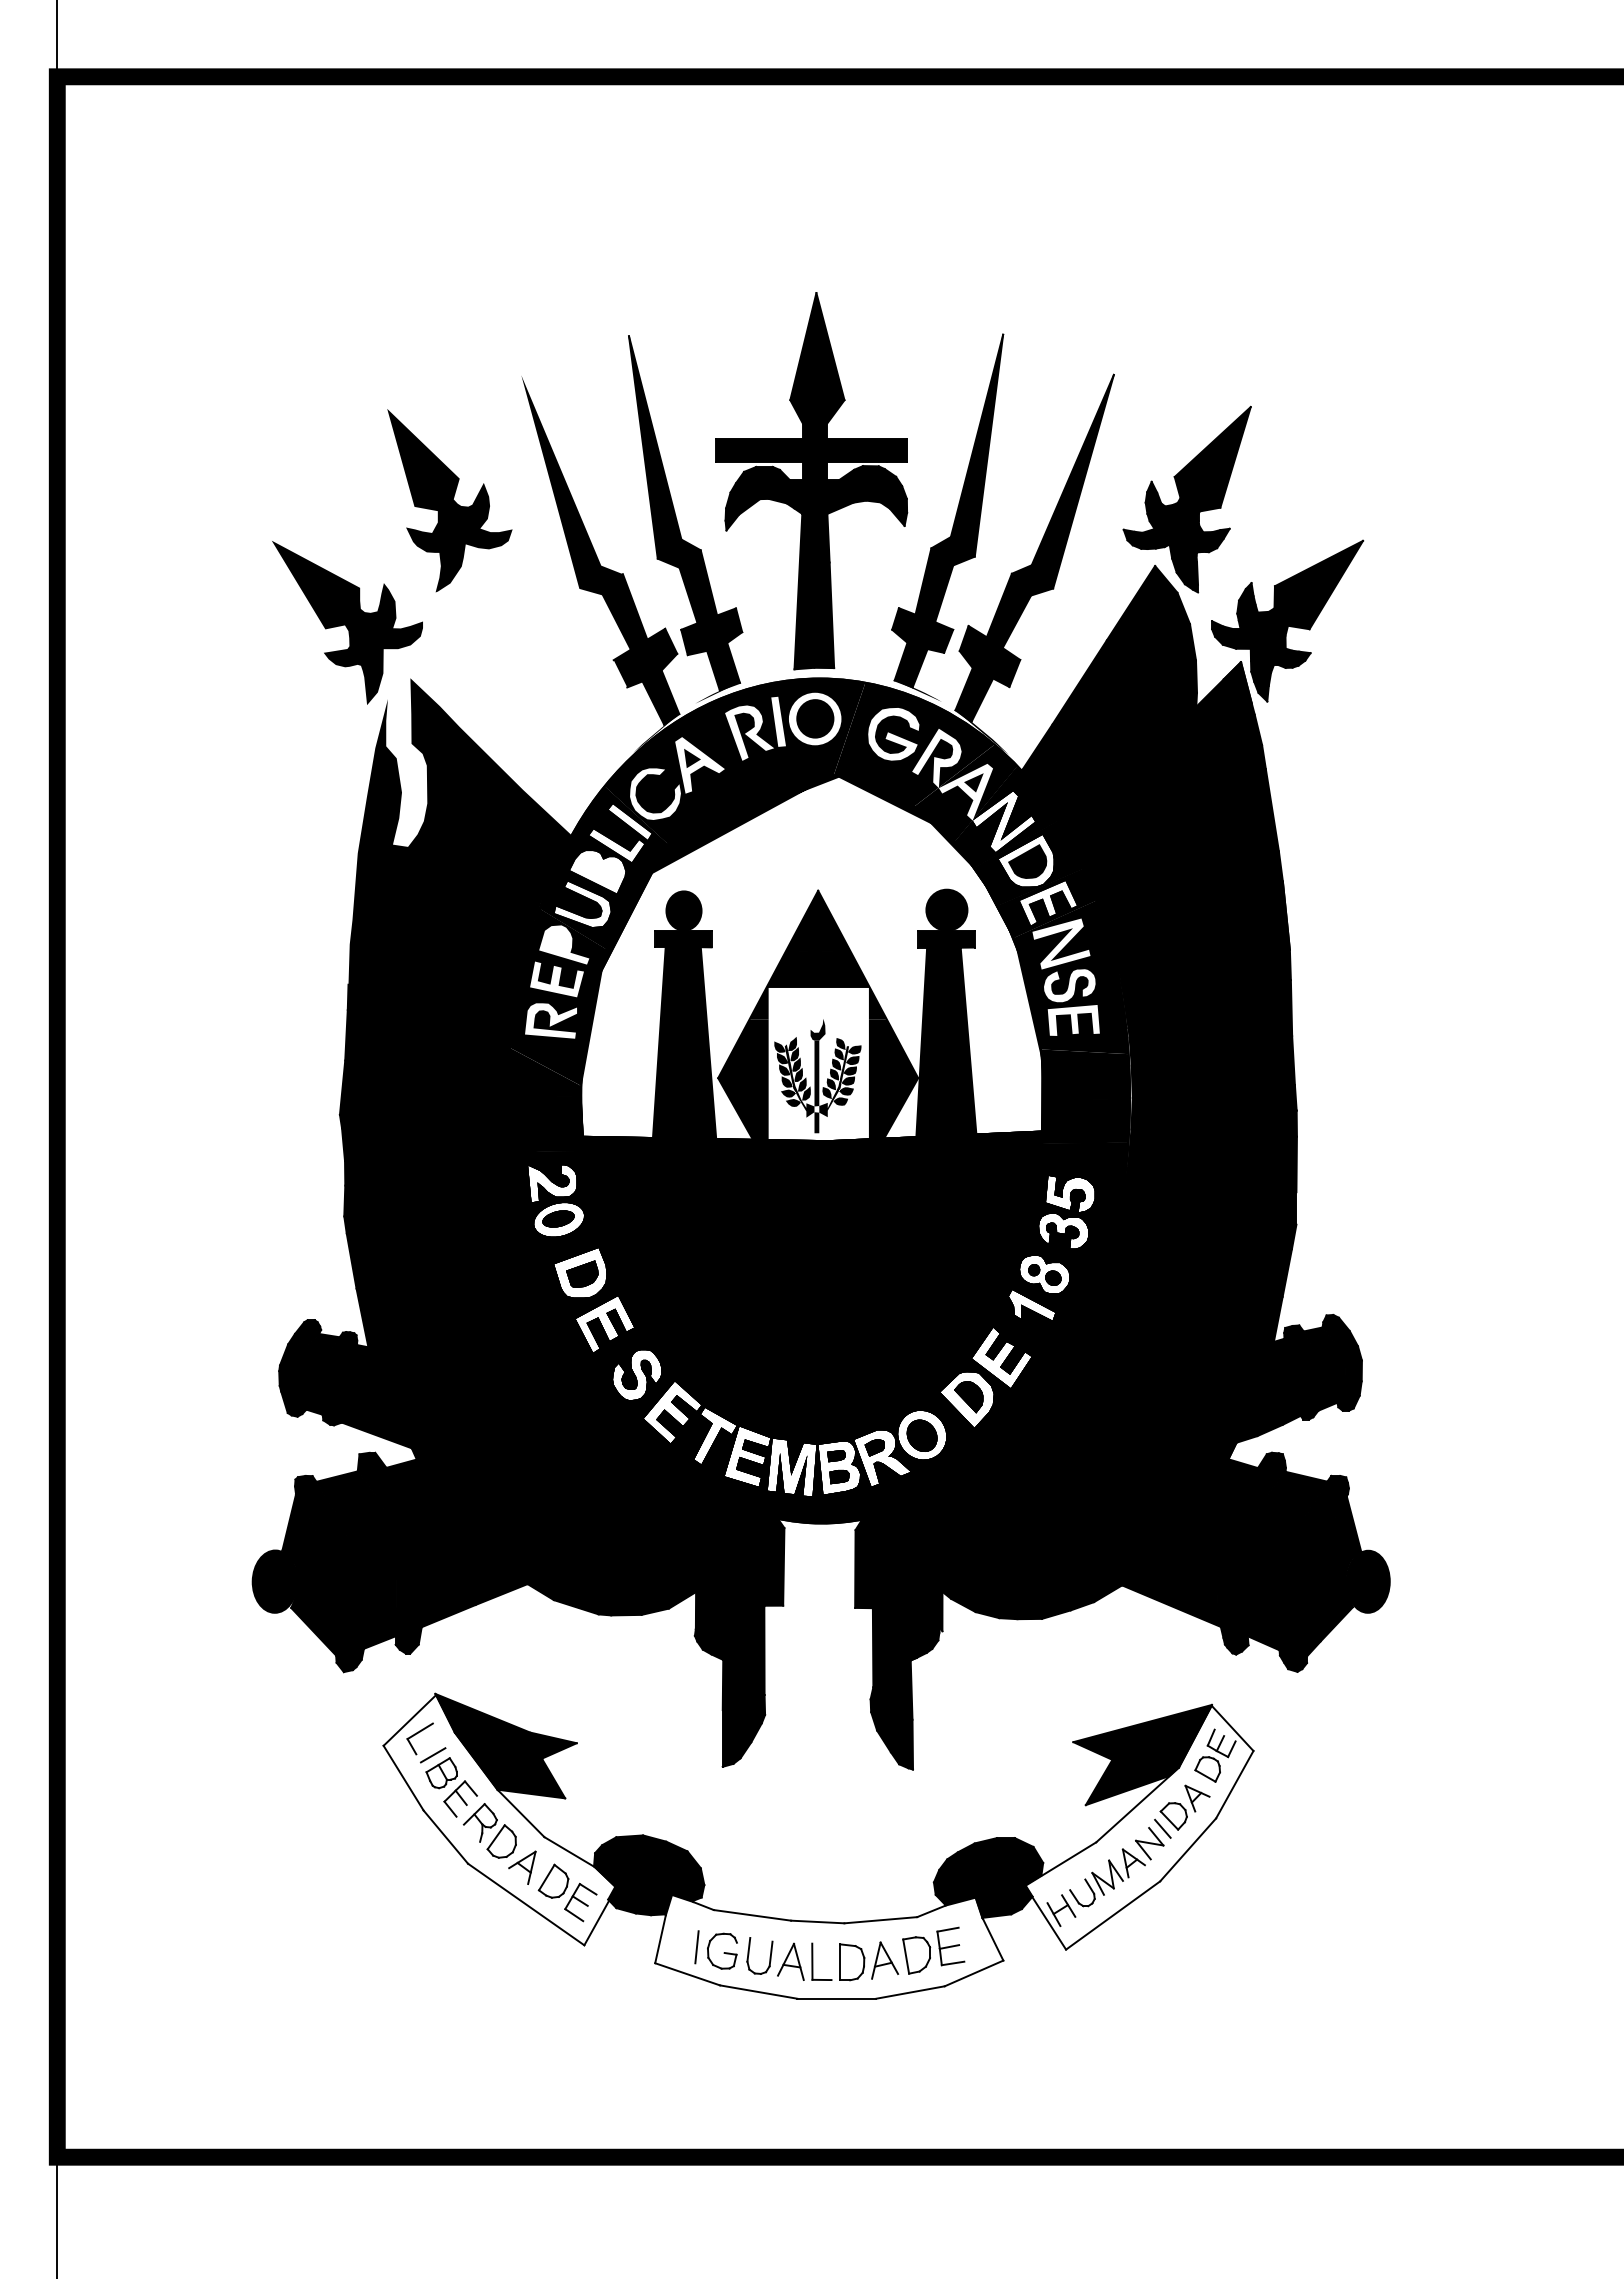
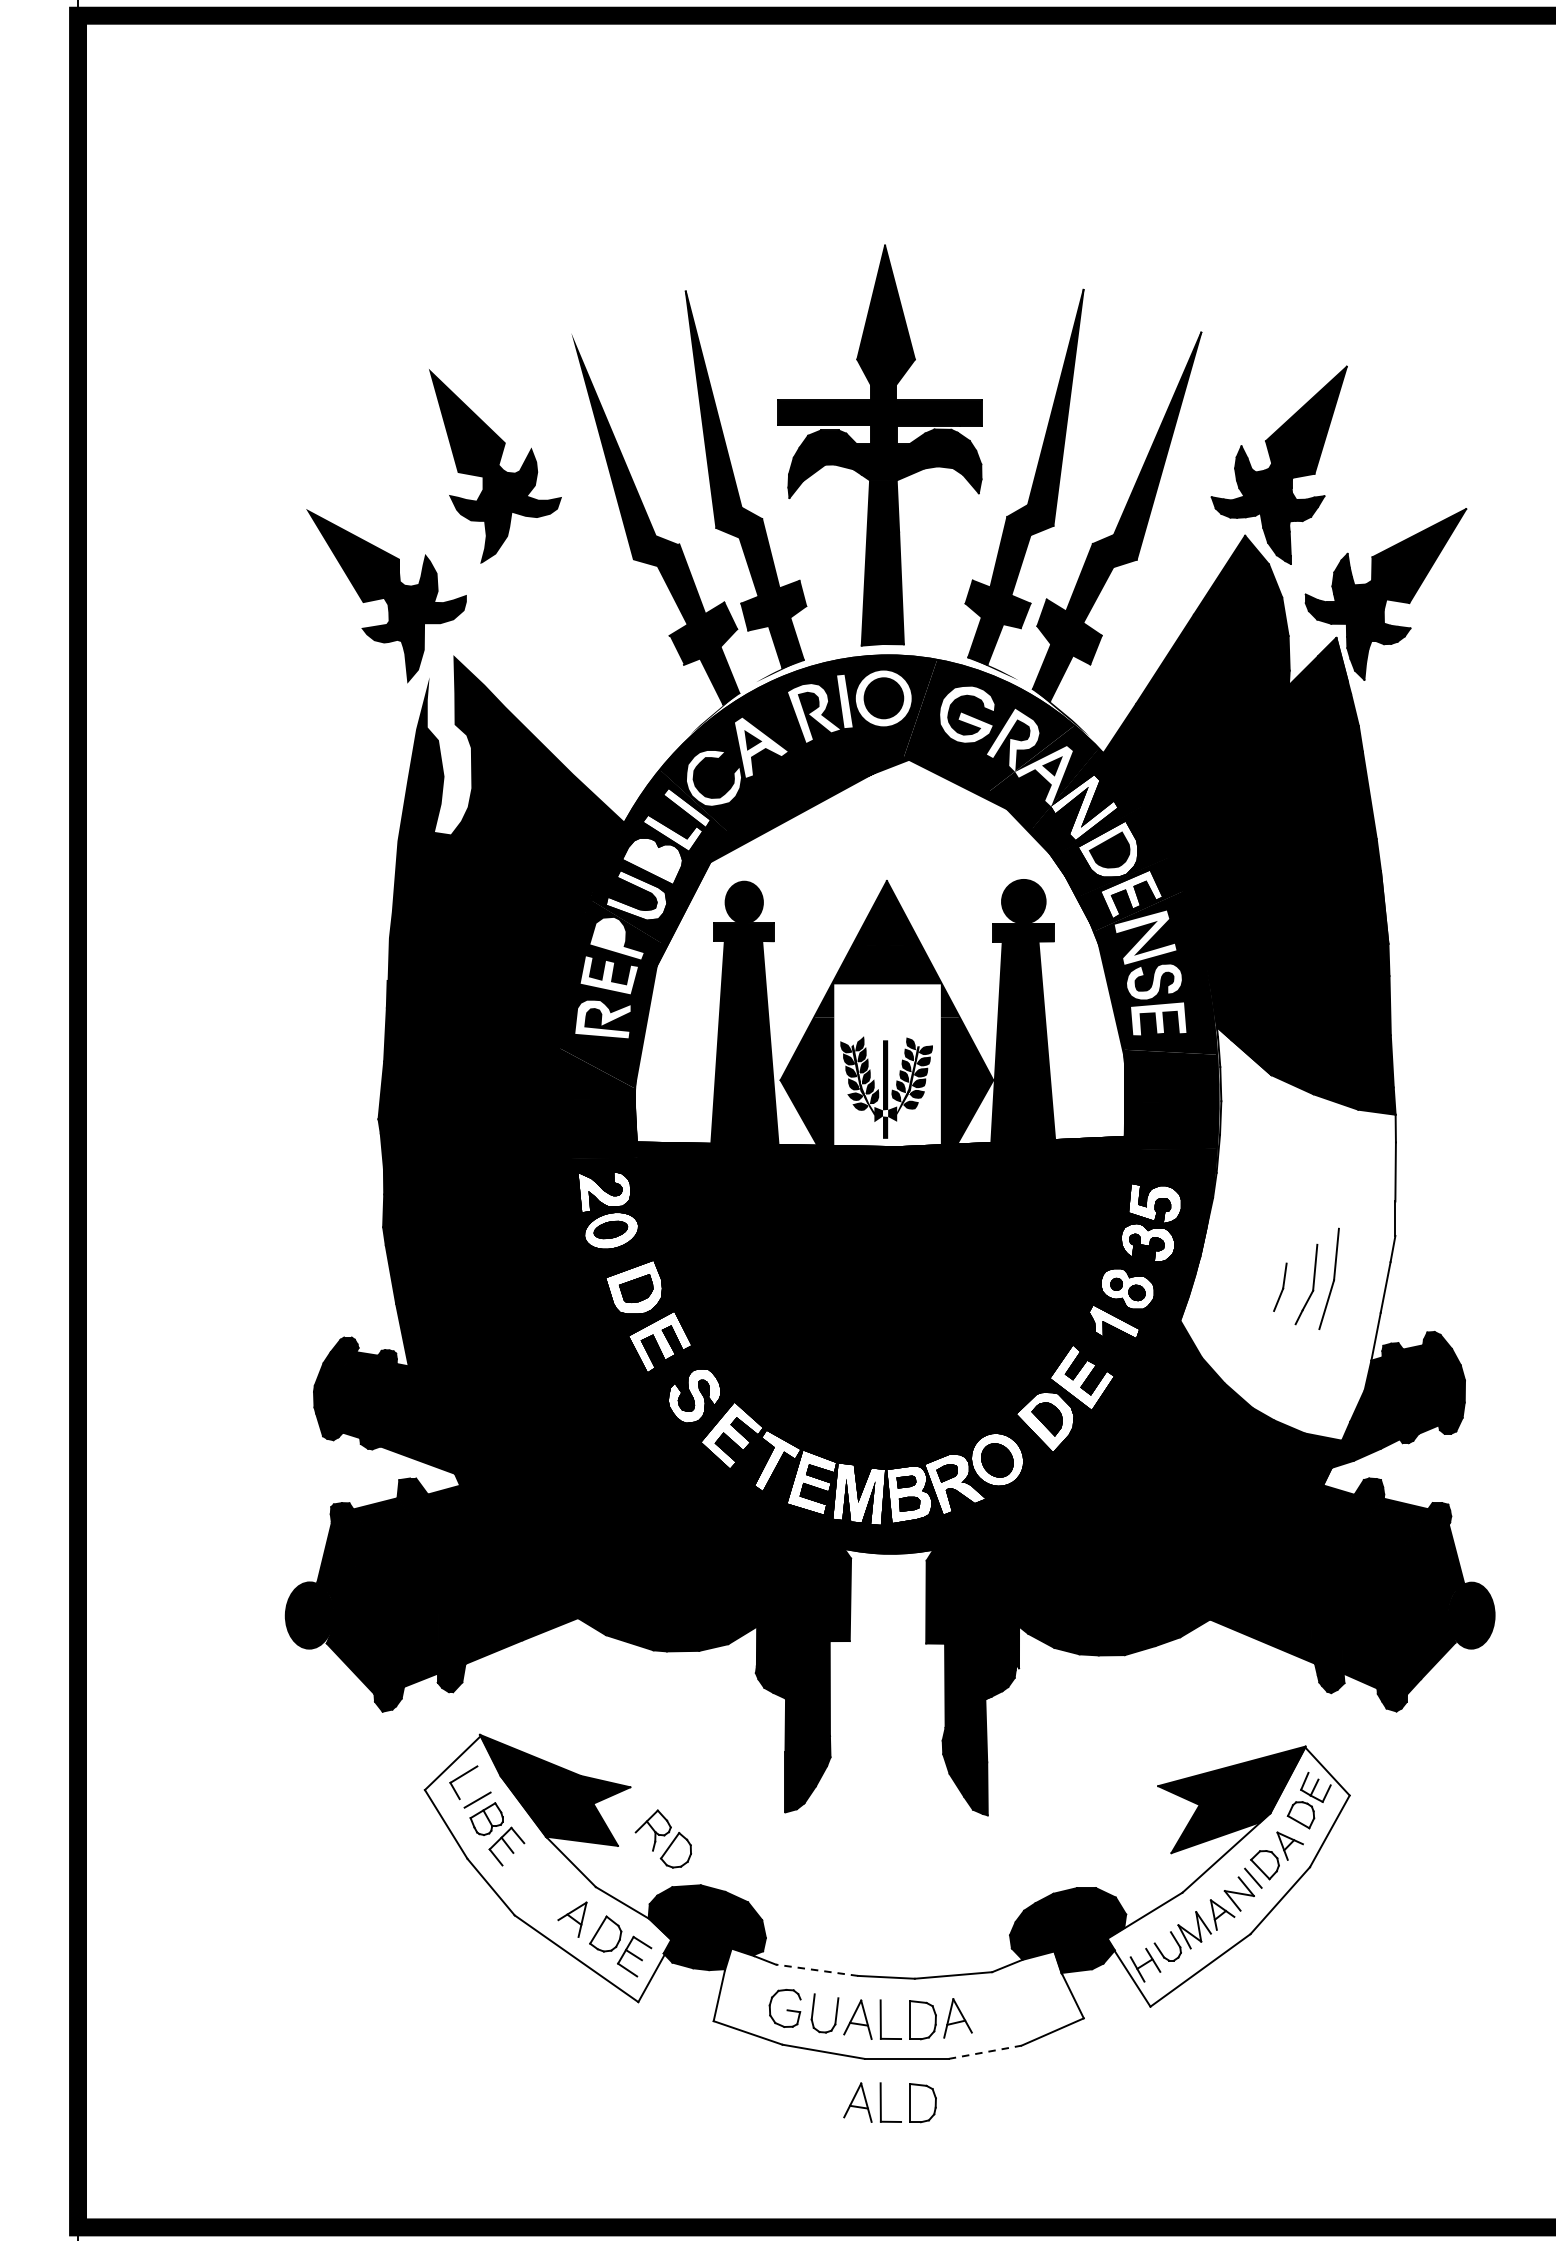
fill: (817, 1029) -> (886, 1028), removed
fill: (1194, 1222) -> (1287, 1233), removed
part: (489, 1830) -> (662, 1838), moved
line: (751, 1915) -> (816, 1970), solid -> dashed
line: (696, 1947) -> (757, 2004), removed
part: (933, 1950) -> (1009, 2007), removed
line: (910, 1992) -> (985, 2052), solid -> dashed
part: (813, 2039) -> (881, 2102), added

